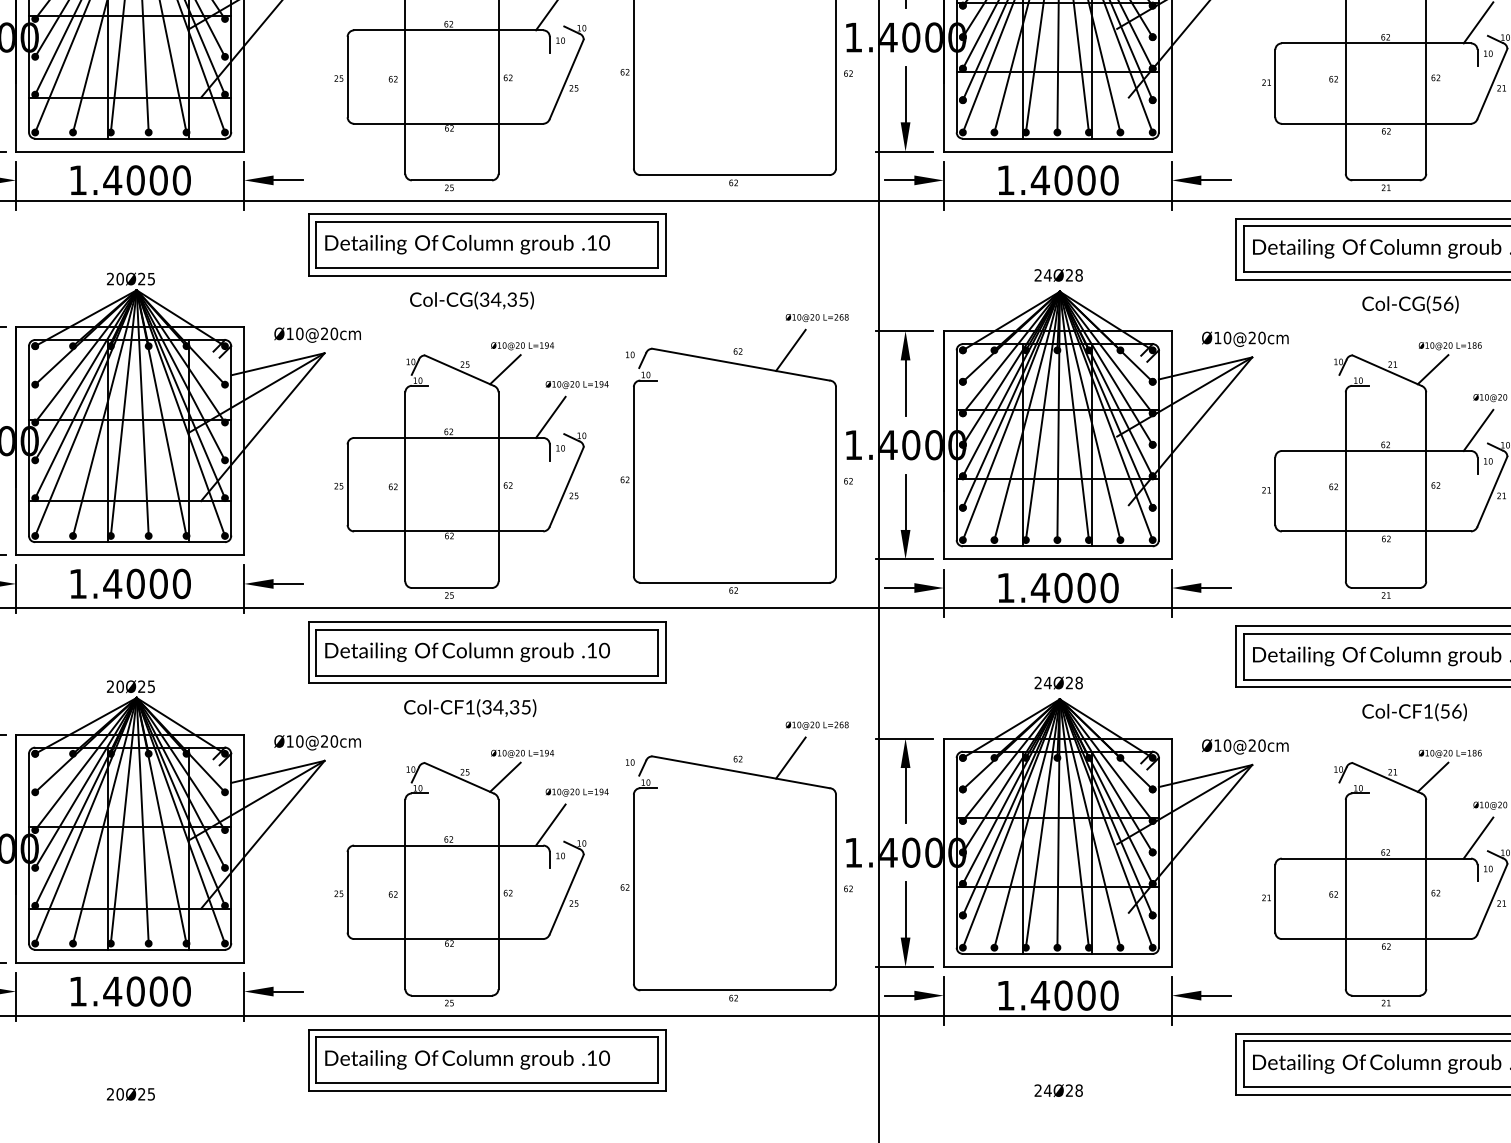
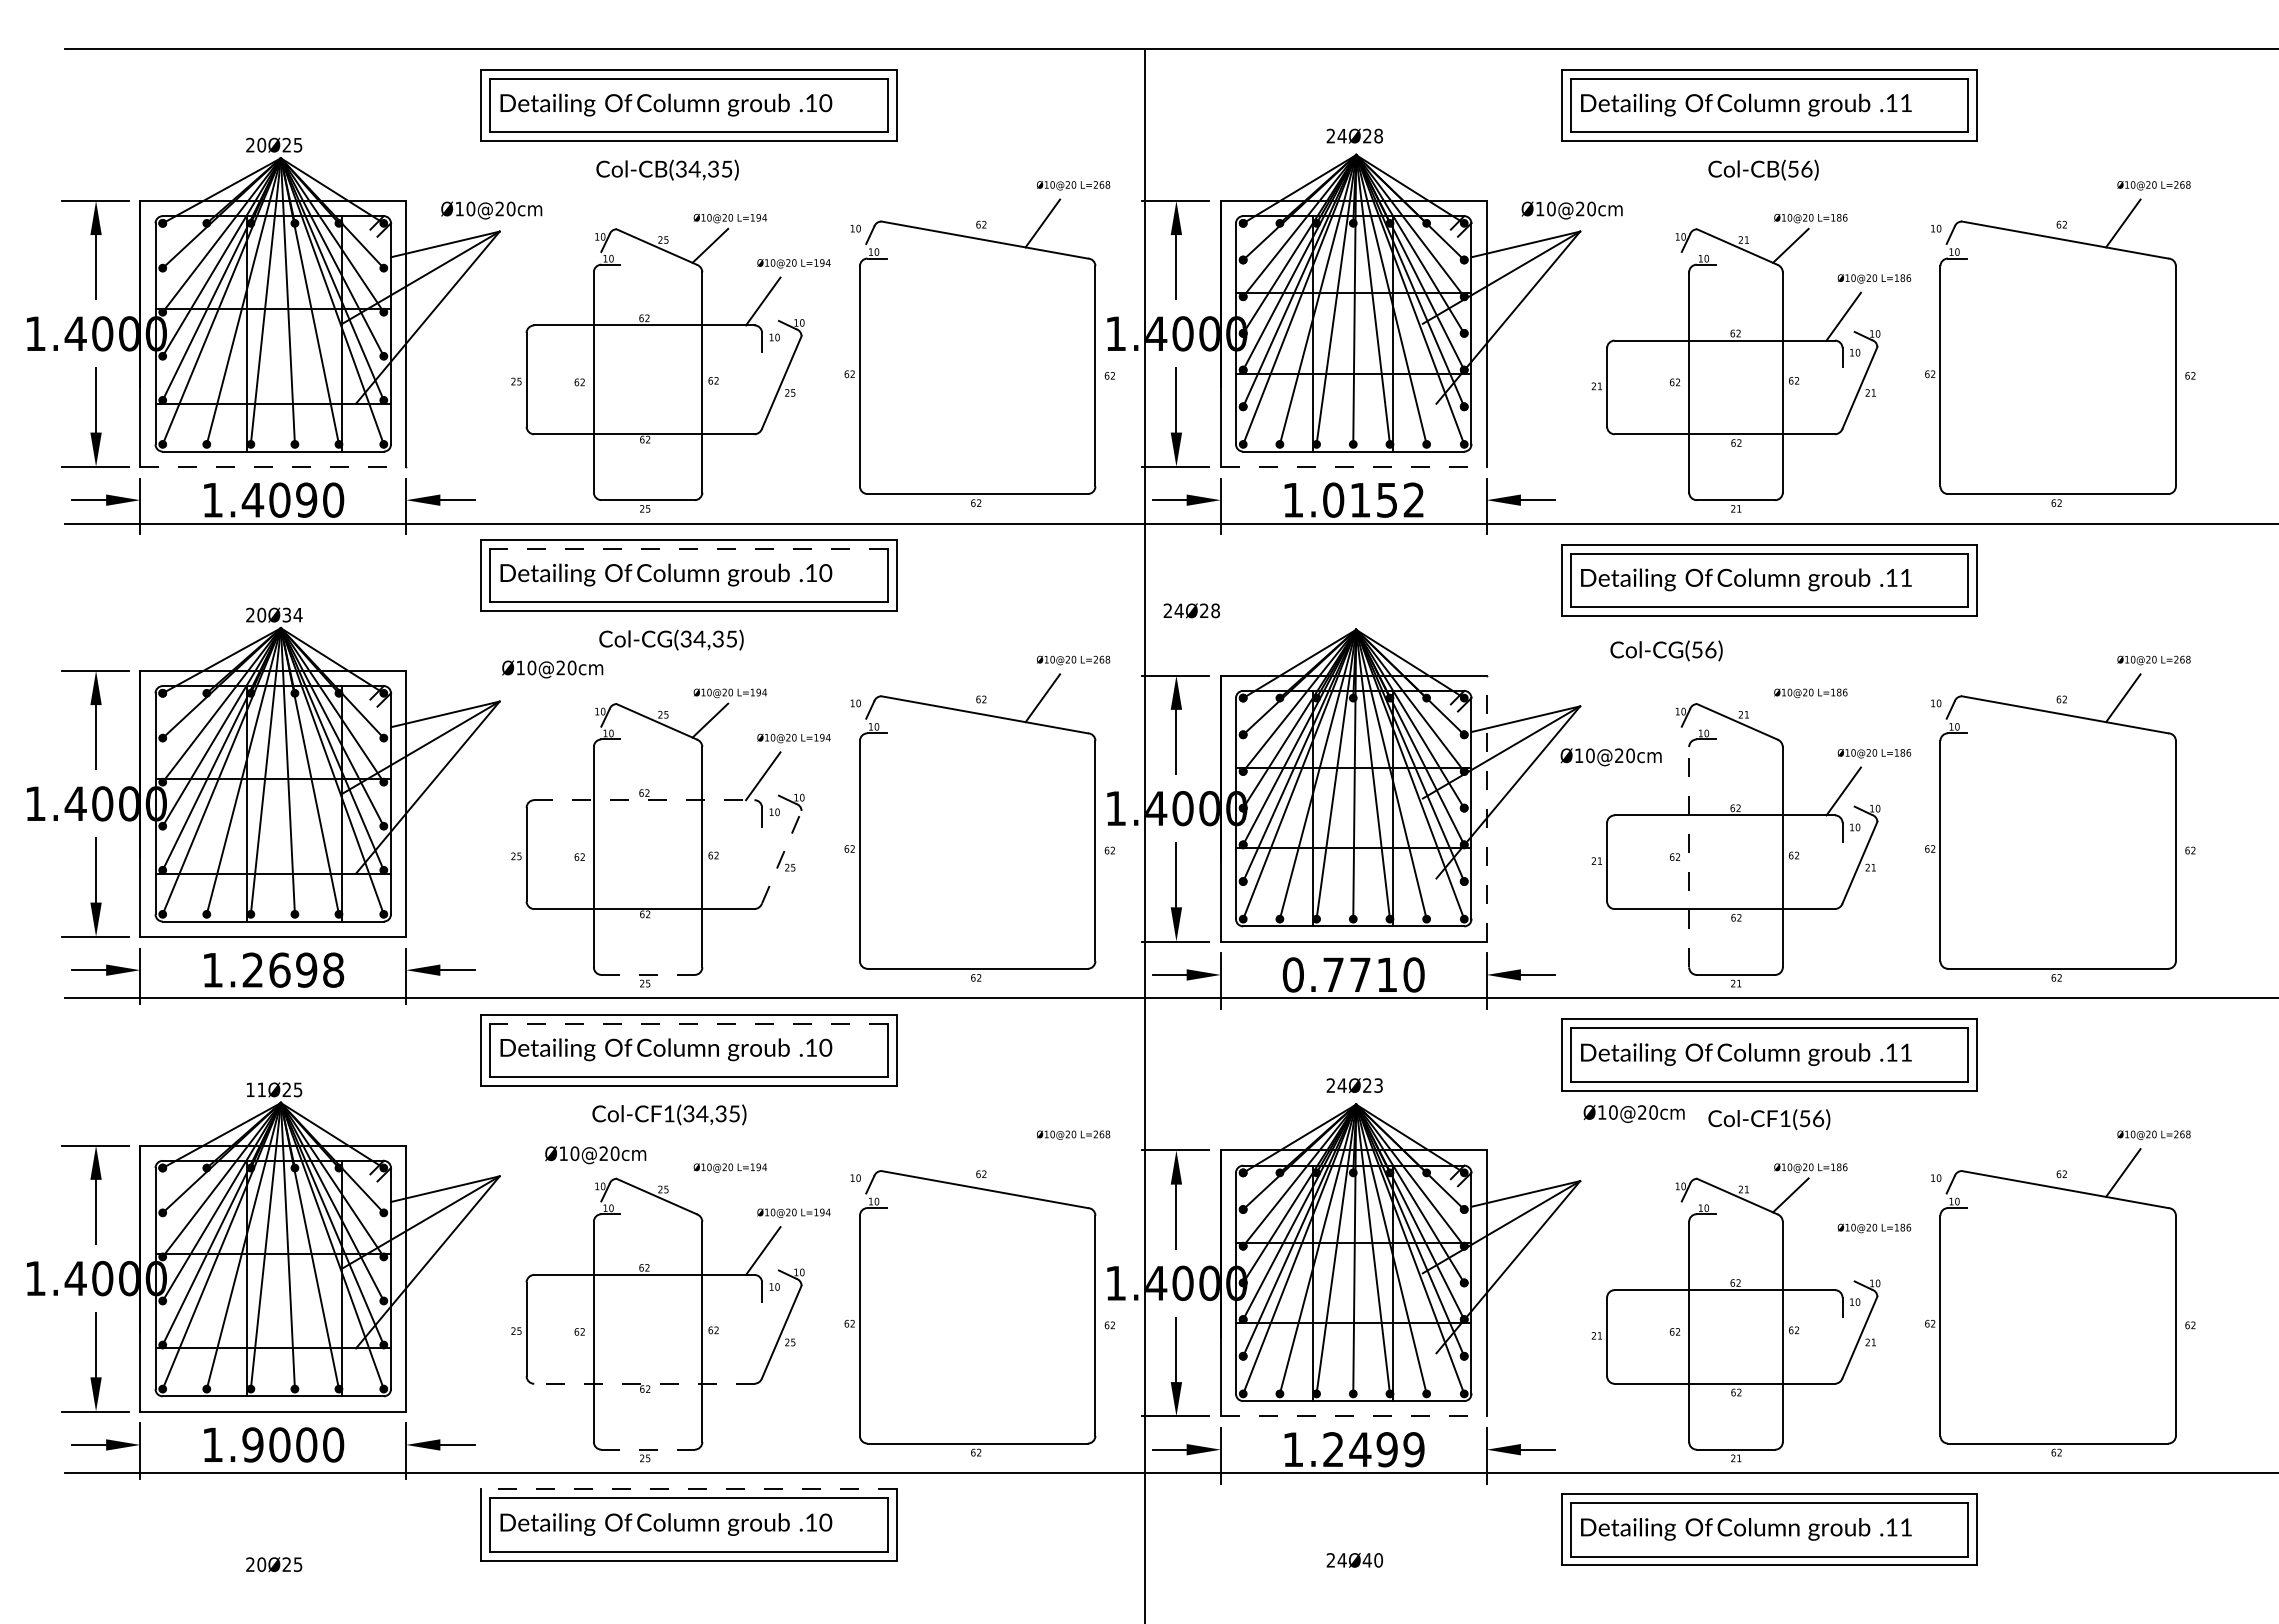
line: (130, 151) -> (273, 466), solid -> dashed
line: (1057, 151) -> (1353, 466), solid -> dashed
text: (158, 179) -> (306, 499), 1.4000 -> 1.4090
text: (1074, 179) -> (1373, 499), 1.4000 -> 1.0152
line: (487, 221) -> (689, 548), solid -> dashed
text: (1058, 275) -> (1191, 610), moved
text: (146, 279) -> (292, 615), 20Ø25 -> 20Ø34
text: (1410, 304) -> (1666, 650), moved
text: (317, 335) -> (552, 669), moved
text: (1244, 339) -> (1610, 757), moved
line: (1432, 369) -> (1790, 720), removed
line: (448, 438) -> (644, 800), solid -> dashed
line: (1171, 445) -> (1486, 808), solid -> dashed
line: (567, 486) -> (782, 856), solid -> dashed
line: (1346, 486) -> (1689, 856), solid -> dashed
text: (146, 583) -> (292, 969), 1.4000 -> 1.2698
line: (451, 587) -> (647, 974), solid -> dashed
text: (1045, 587) -> (1339, 974), 1.4000 -> 0.7710
line: (487, 629) -> (689, 1023), solid -> dashed
text: (1079, 682) -> (1378, 1085), 24Ø28 -> 24Ø23
text: (115, 686) -> (256, 1089), 20Ø25 -> 11Ø25
text: (317, 743) -> (595, 1155), moved
text: (1244, 746) -> (1633, 1113), moved
line: (790, 757) -> (1042, 1172), removed
line: (505, 777) -> (710, 1195), removed
line: (1478, 838) -> (1843, 1266), removed
line: (447, 938) -> (643, 1383), solid -> dashed
line: (1057, 967) -> (1353, 1416), solid -> dashed
text: (112, 991) -> (252, 1444), 1.4000 -> 1.9000
line: (451, 995) -> (647, 1449), solid -> dashed
text: (1074, 995) -> (1373, 1449), 1.4000 -> 1.2499
line: (487, 1029) -> (689, 1489), solid -> dashed
text: (1073, 1090) -> (1372, 1560), 24Ø28 -> 24Ø40

